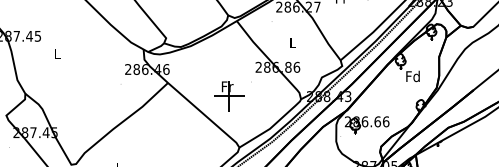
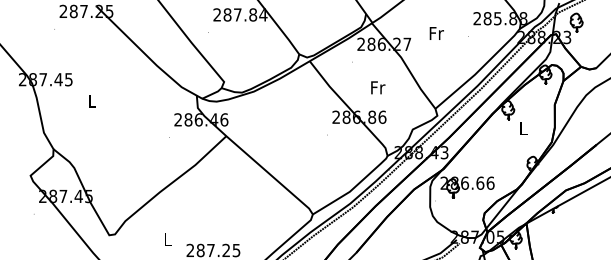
text: (293, 42) -> (378, 87), L -> Fr
text: (413, 76) -> (523, 128), Fd -> L
part: (229, 96) -> (300, 152), removed

